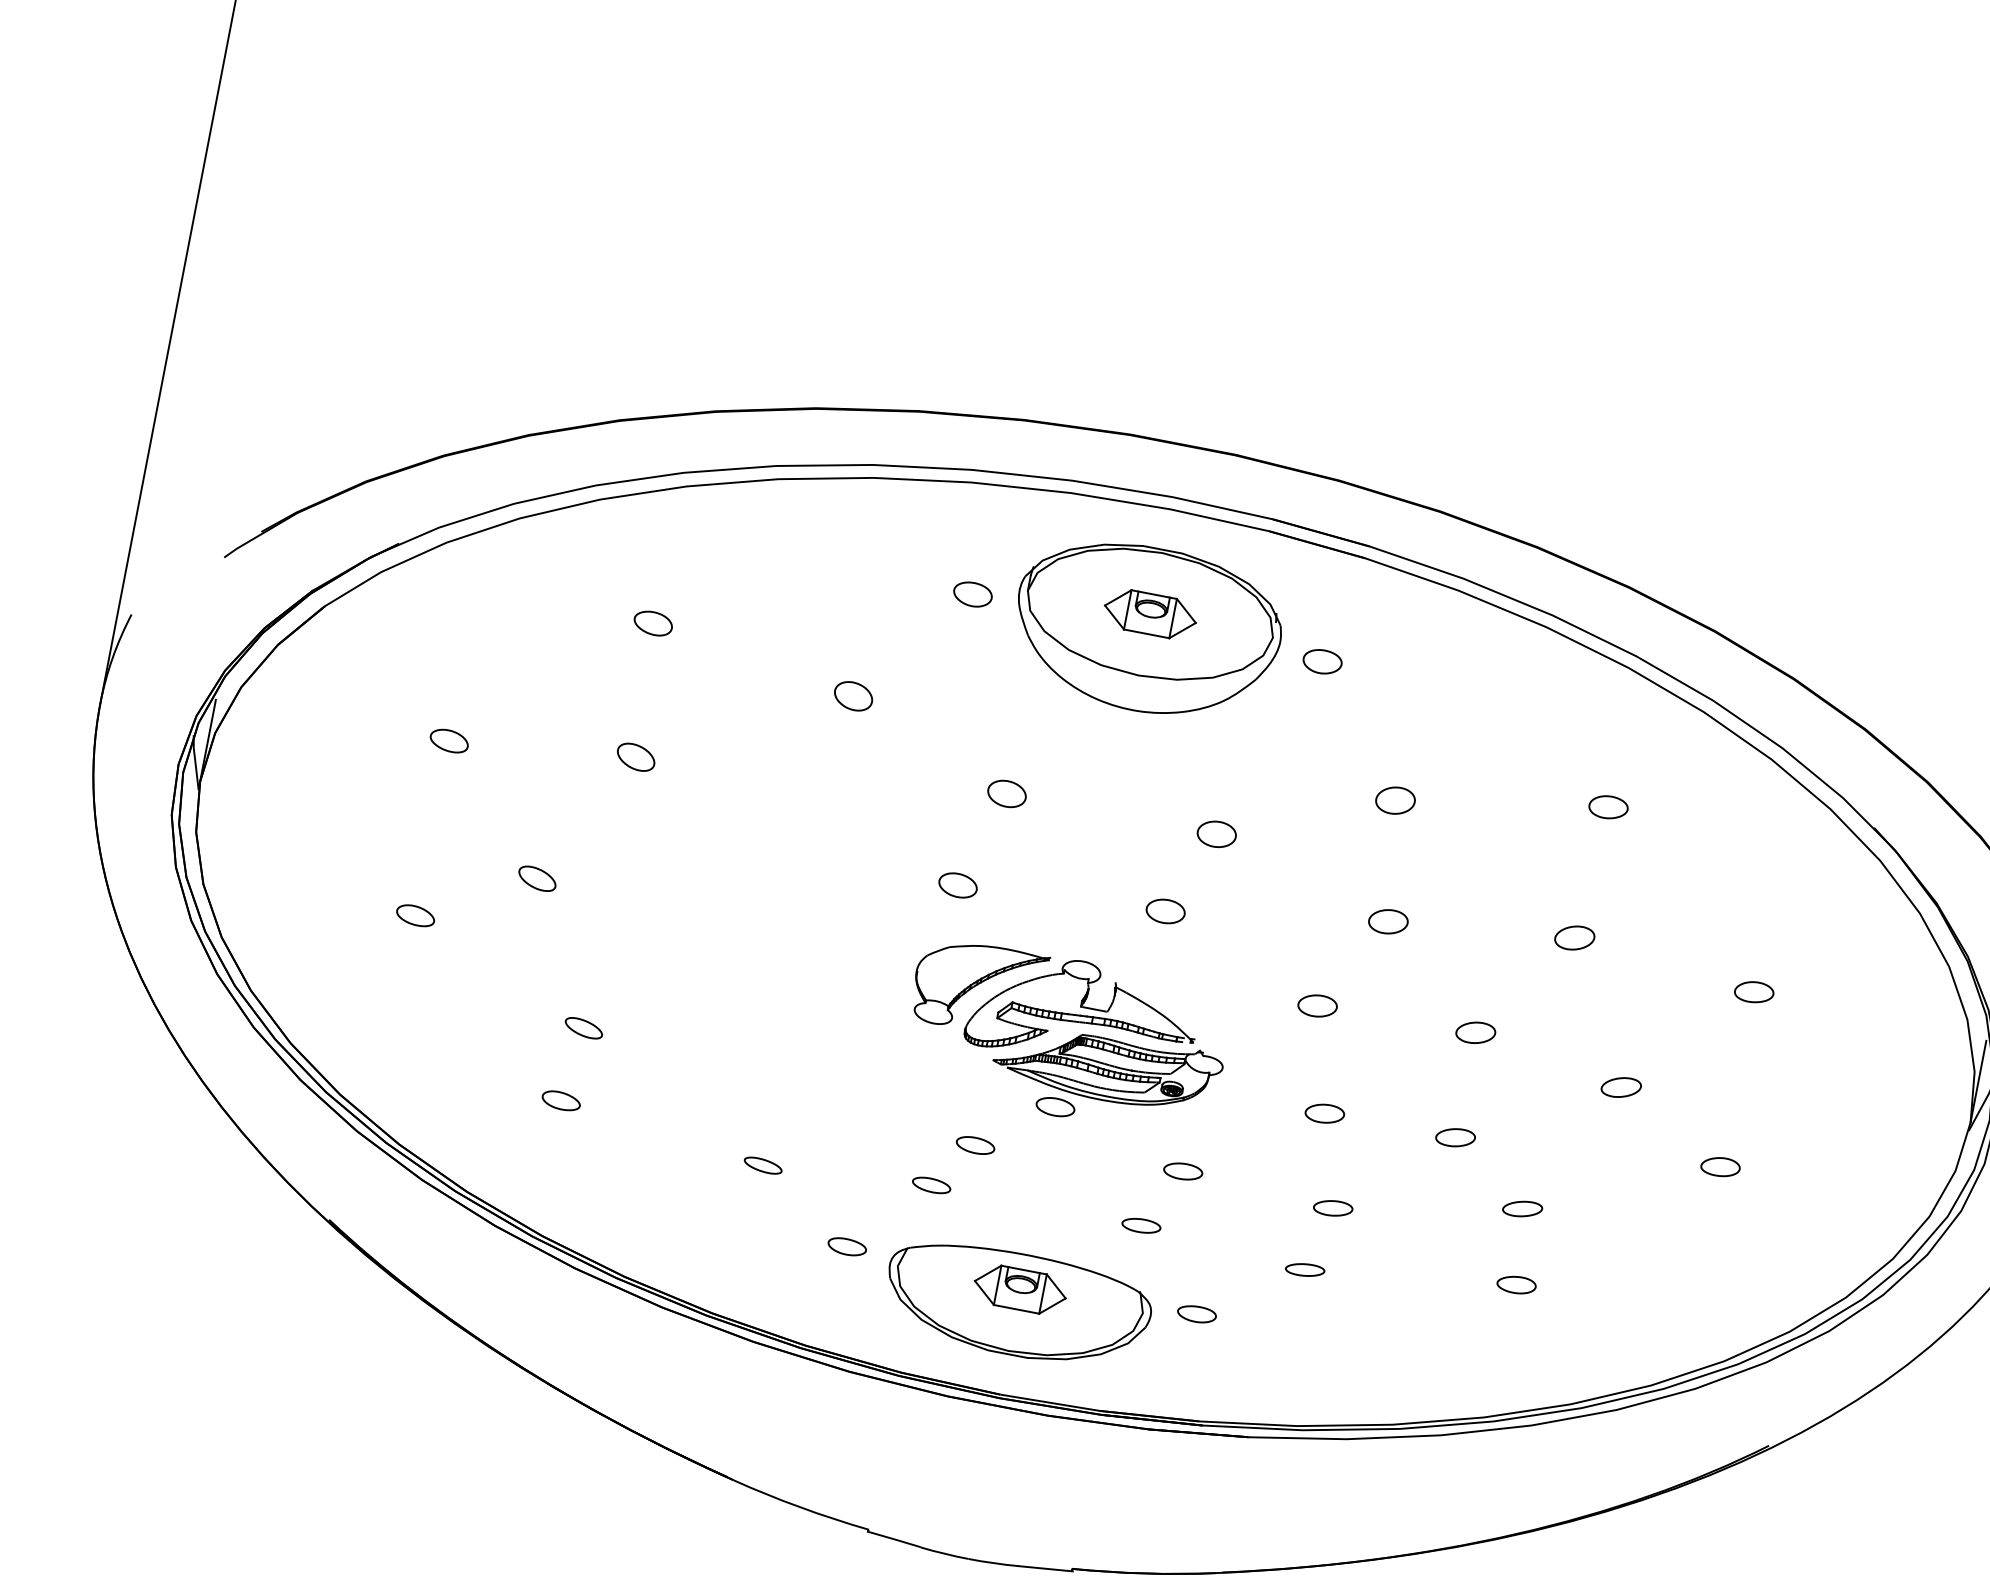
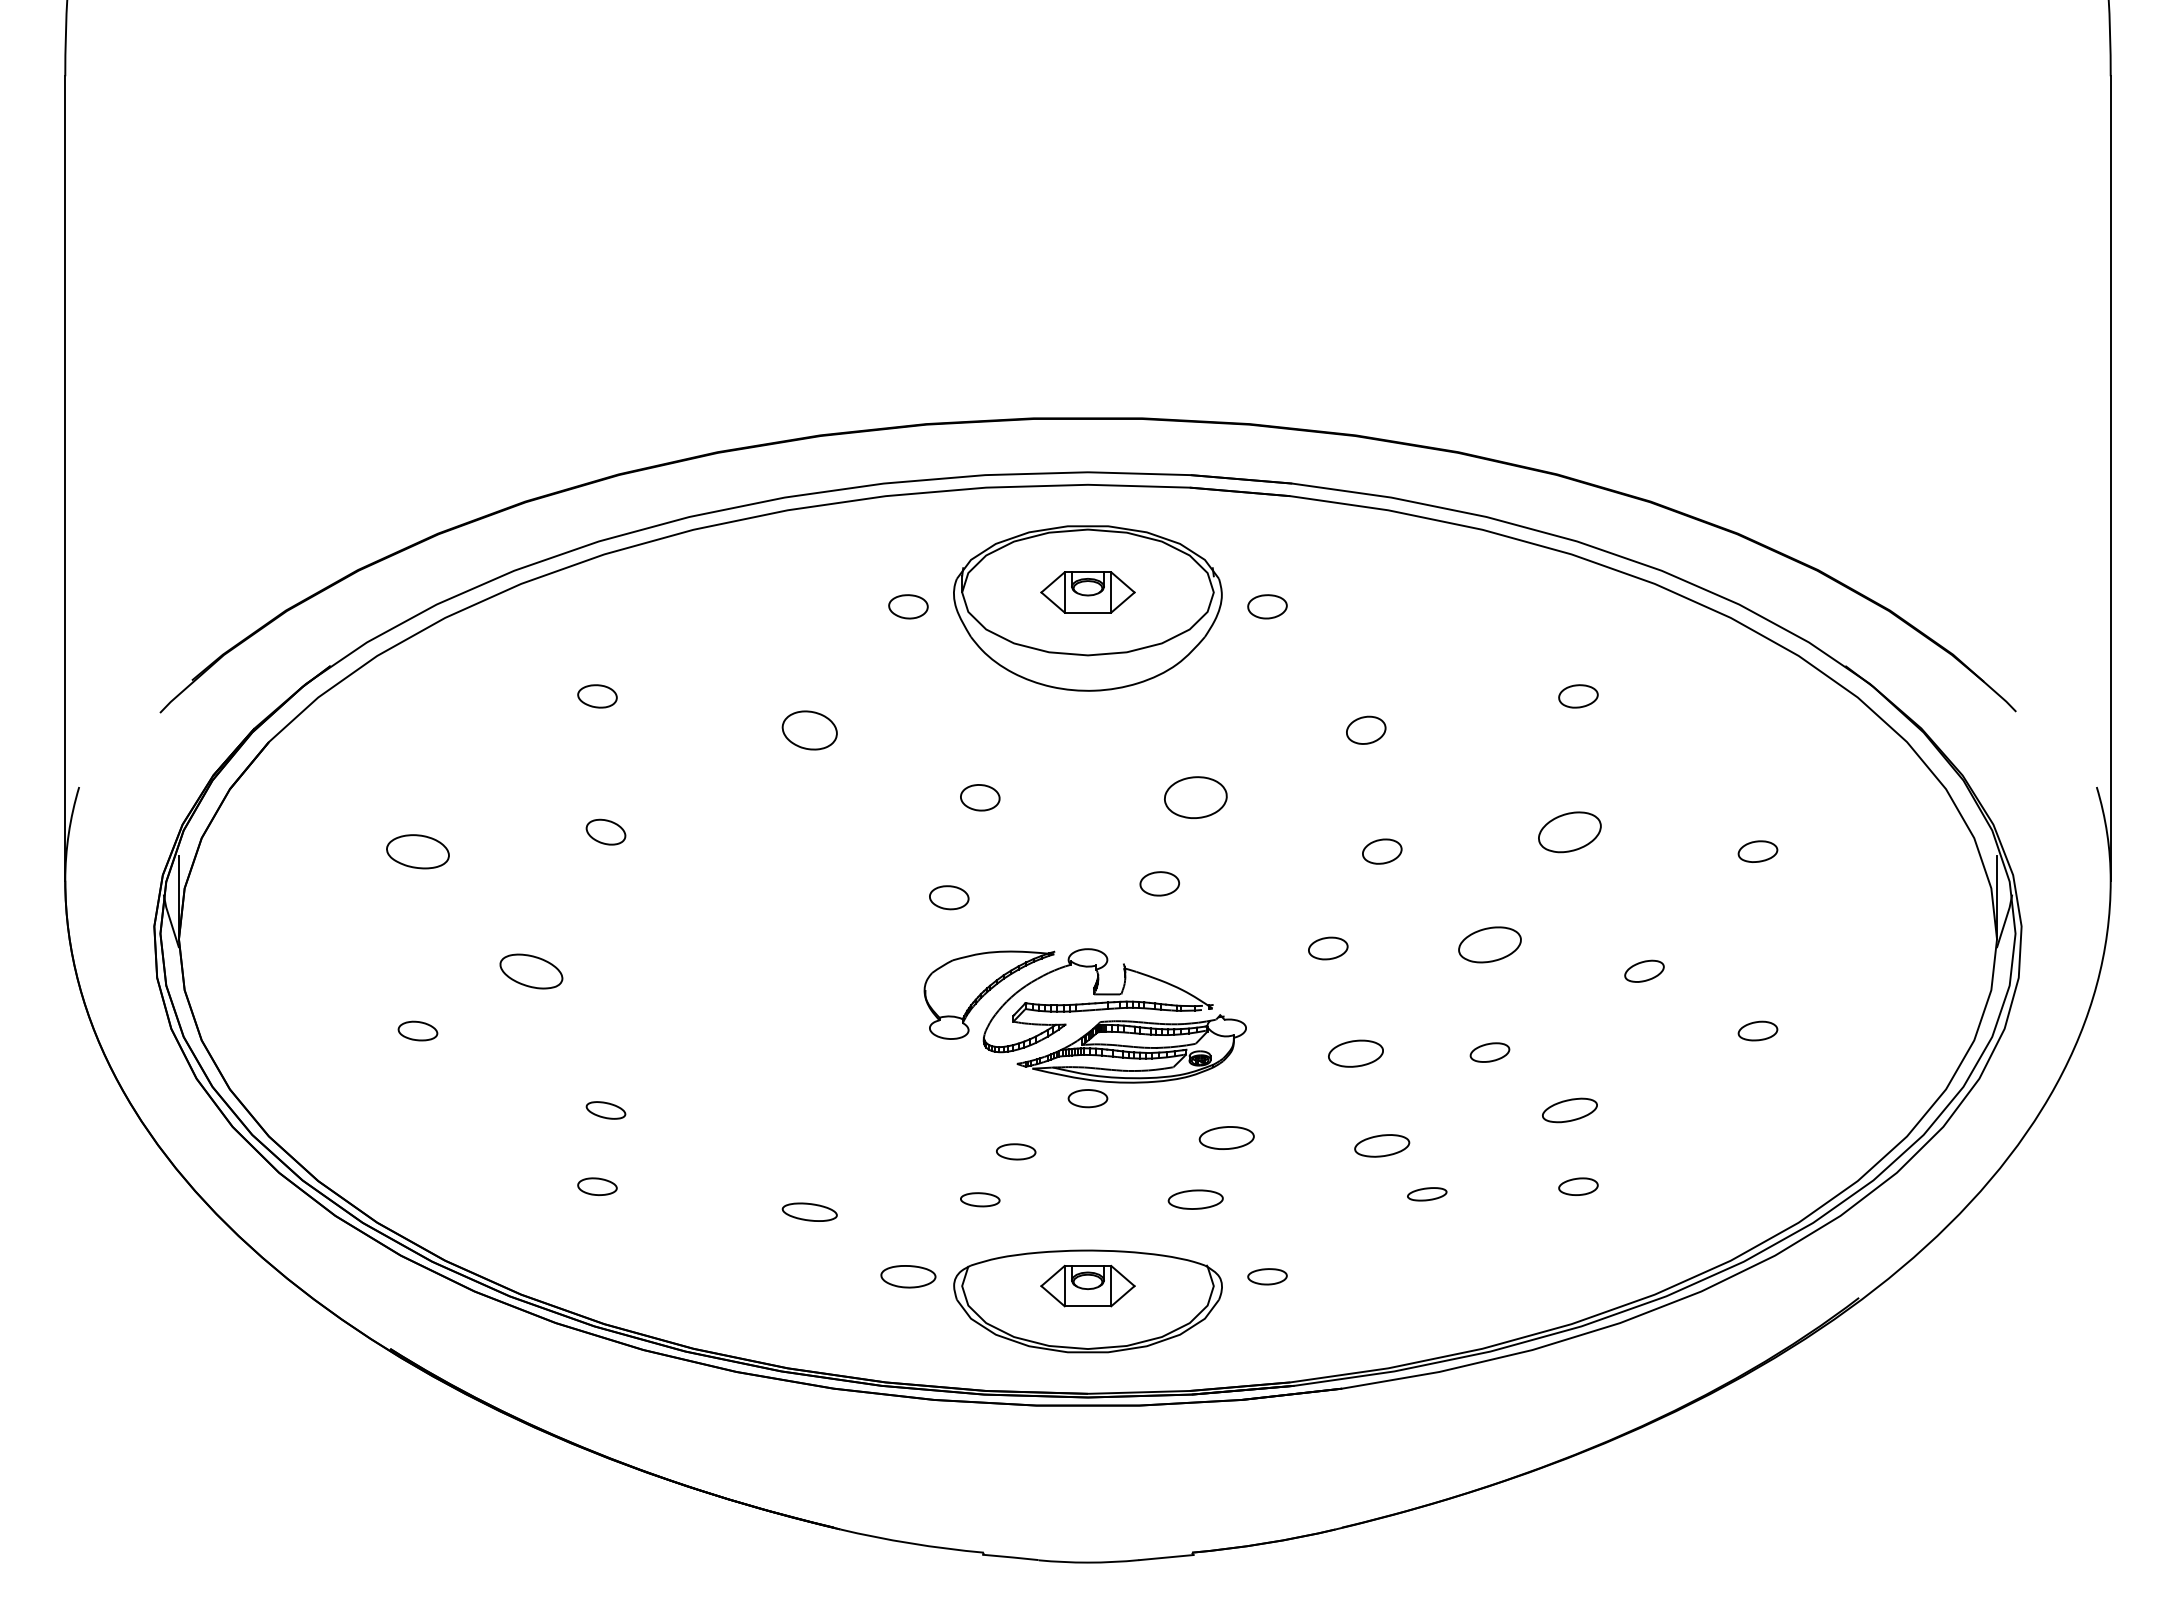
part: (853, 695) -> (809, 729), size x1.4
part: (448, 740) -> (417, 851), size x1.6
part: (1216, 834) -> (1195, 797), size x1.6
part: (537, 878) -> (531, 970), size x1.6
part: (1574, 937) -> (1569, 831), size x1.6
part: (1475, 1032) -> (1489, 944), size x1.6
part: (1324, 1113) -> (1355, 1053), size x1.4
part: (762, 1165) -> (809, 1212), size x1.4
part: (1183, 1170) -> (1226, 1137), size x1.4
part: (1333, 1208) -> (1382, 1145), size x1.4
part: (1522, 1208) -> (1569, 1110), size x1.4
part: (1141, 1225) -> (1195, 1199), size x1.4
part: (847, 1246) -> (908, 1276), size x1.4
part: (1305, 1270) -> (1427, 1194), moved

